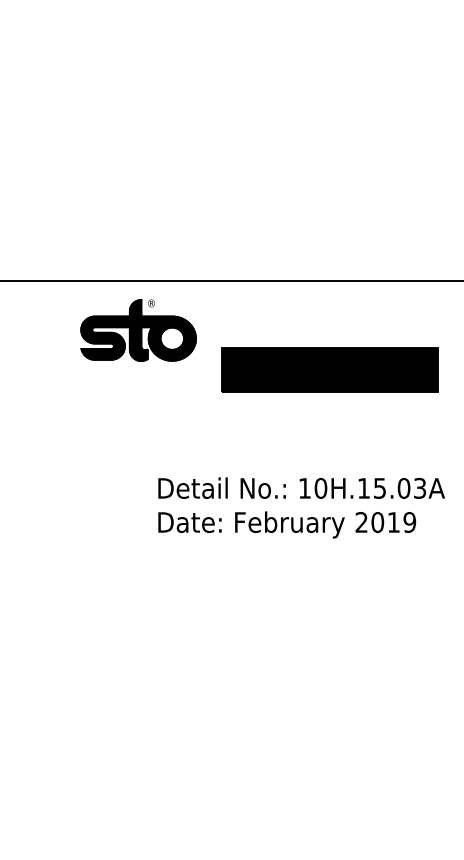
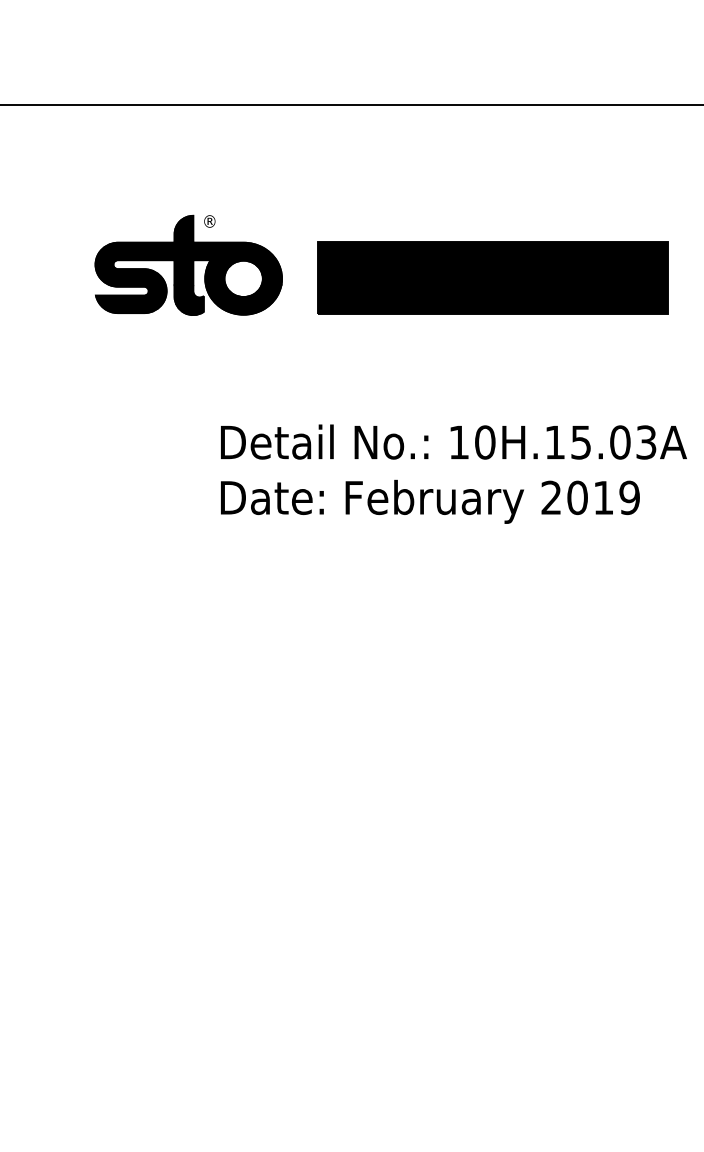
part: (138, 330) -> (188, 265), moved
part: (329, 369) -> (492, 276), moved

